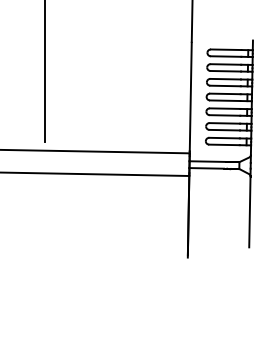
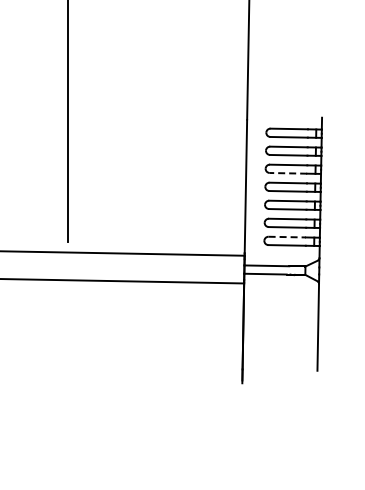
line: (225, 86) -> (288, 173), solid -> dashed
line: (224, 138) -> (287, 237), solid -> dashed

